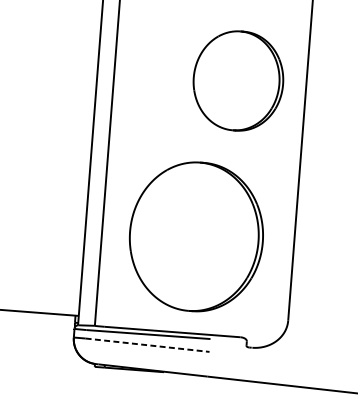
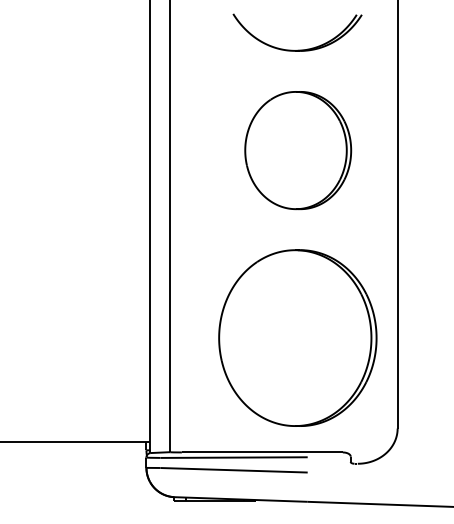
part: (238, 81) -> (298, 150), moved
part: (196, 236) -> (297, 337), moved
line: (147, 345) -> (234, 470), dashed -> solid

